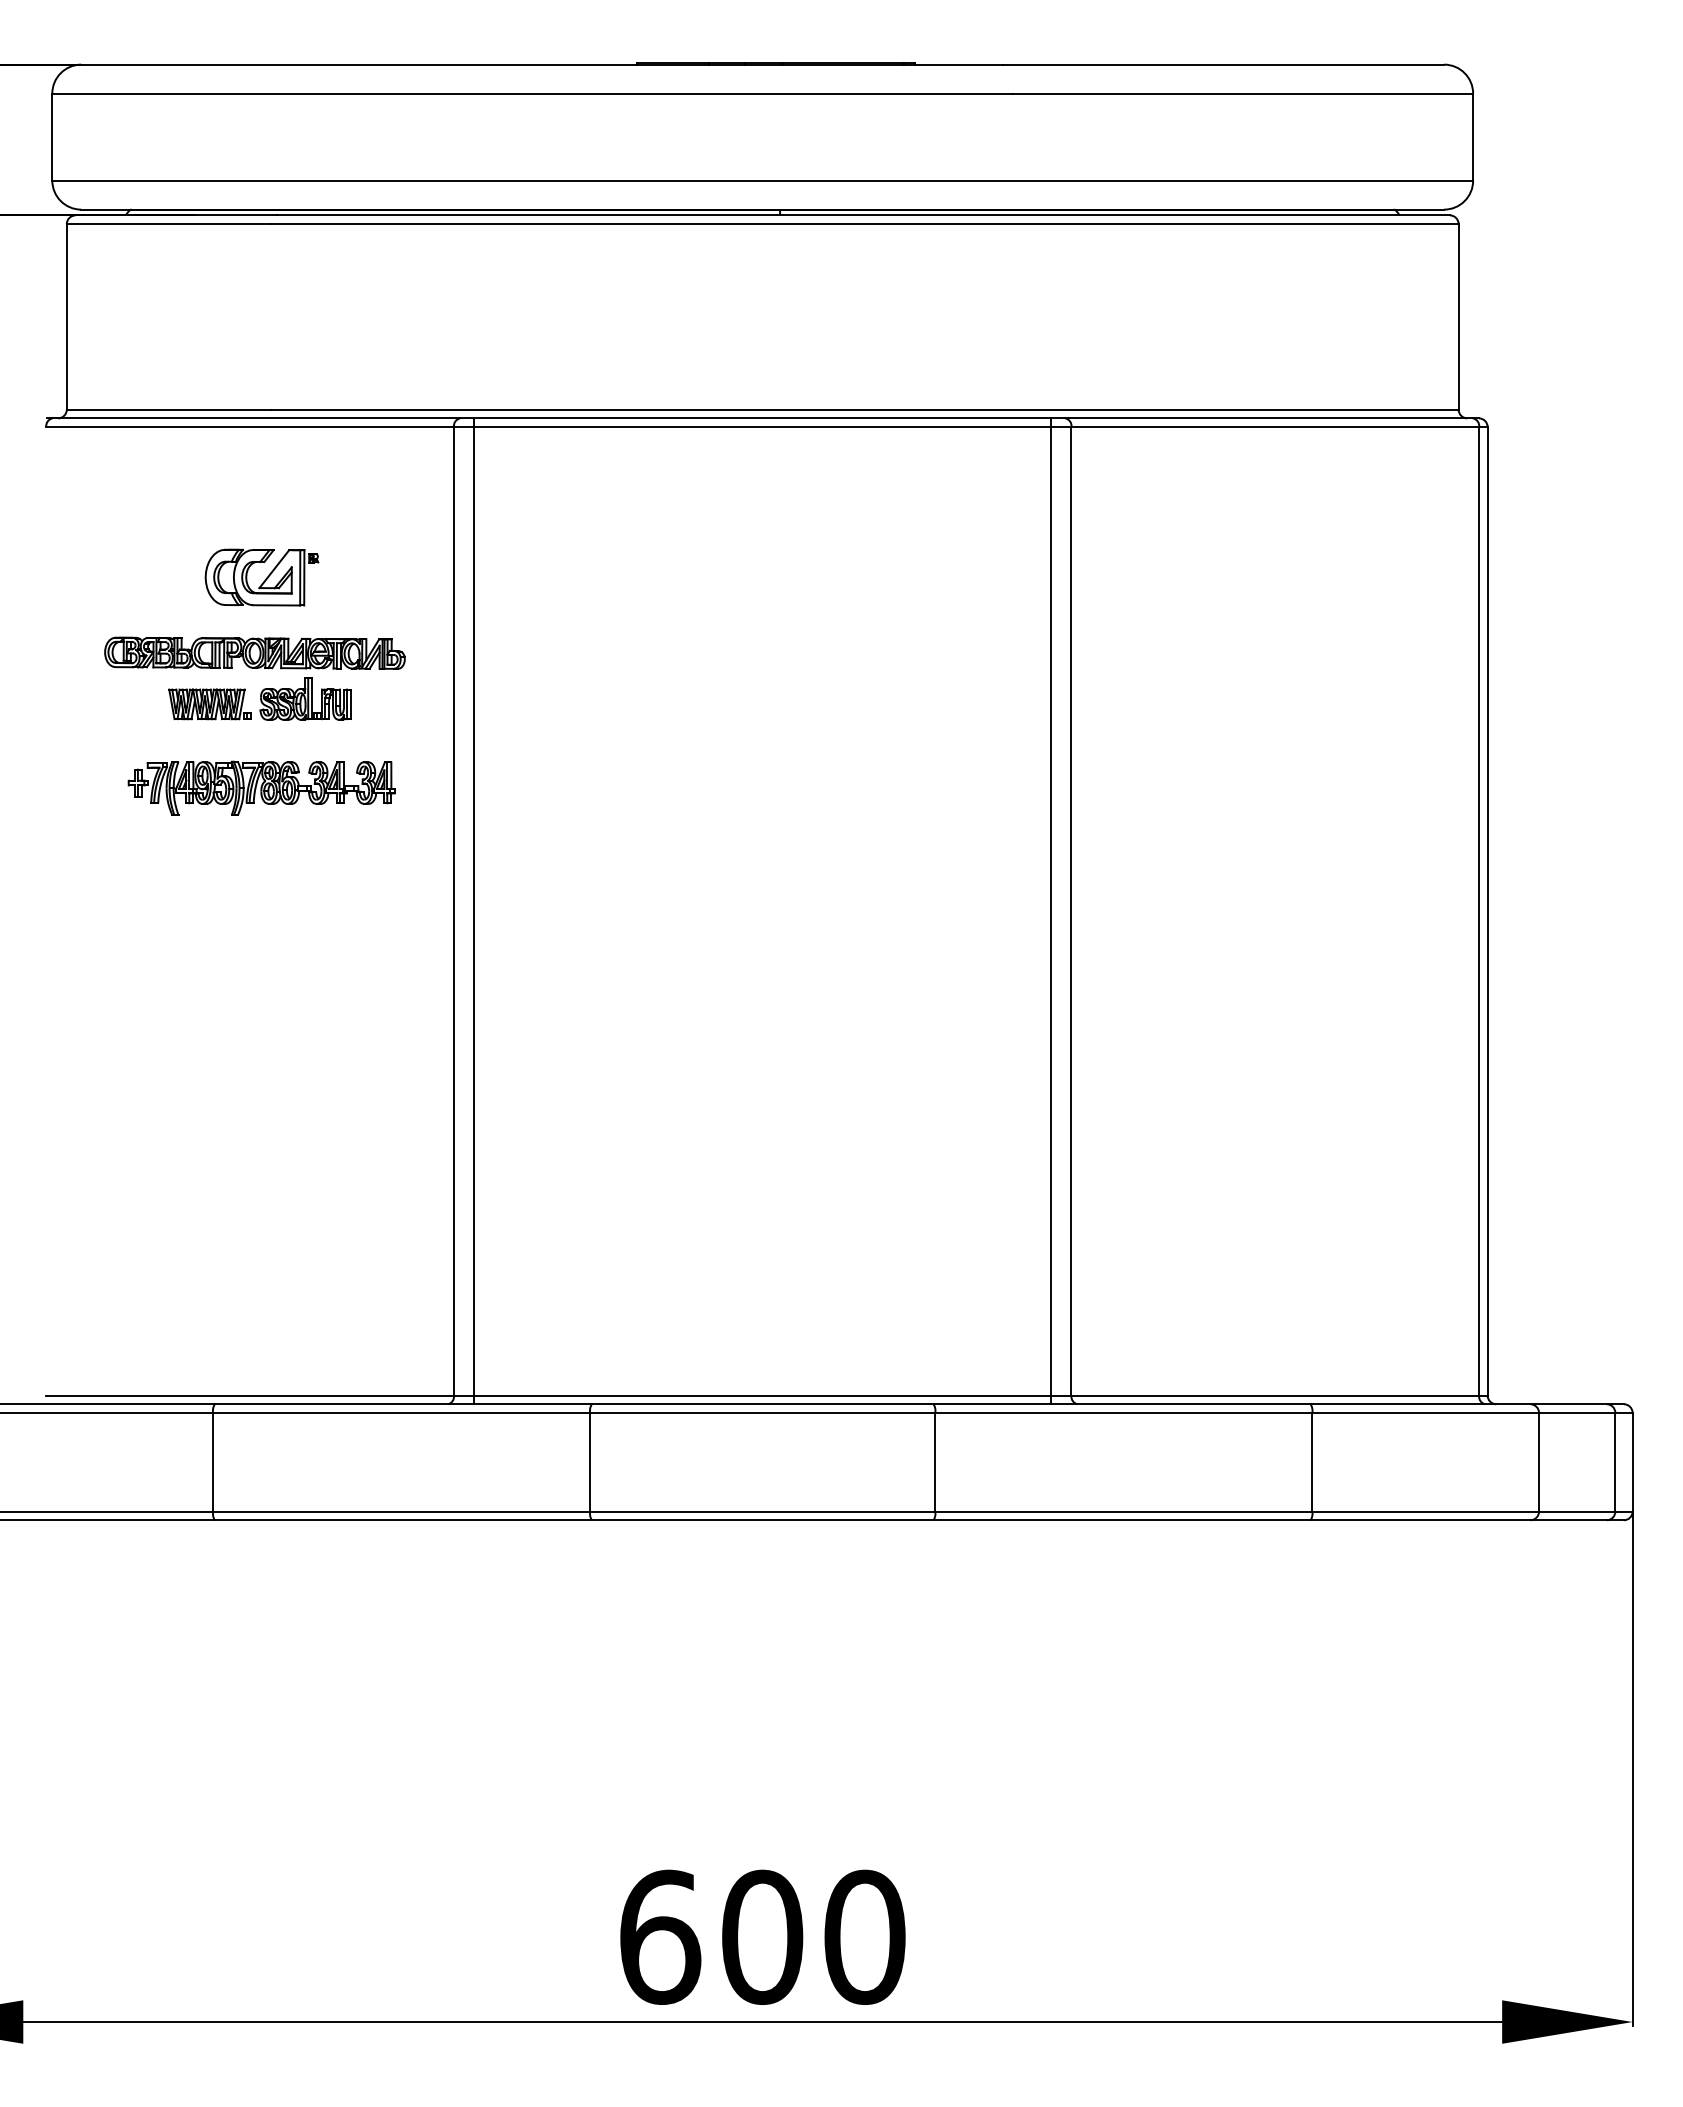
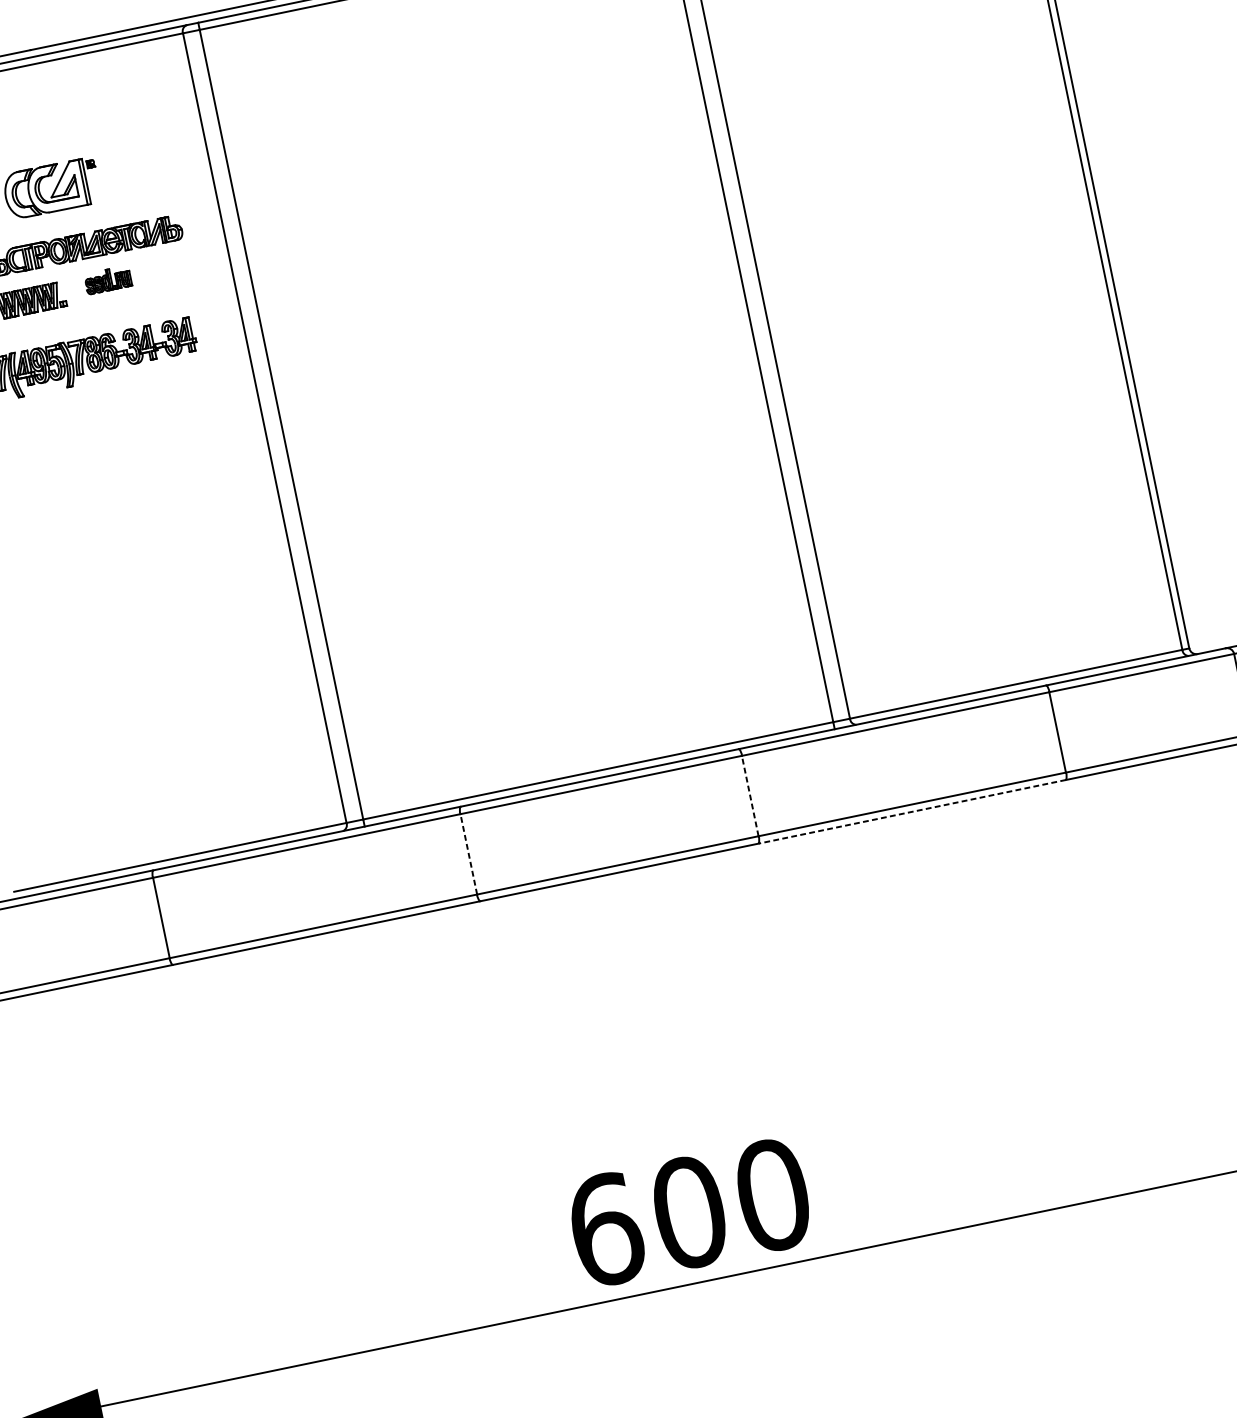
part: (305, 698) -> (107, 279), size x0.6
line: (590, 1461) -> (468, 853), solid -> dashed
line: (935, 1461) -> (750, 795), solid -> dashed
line: (1122, 1520) -> (912, 811), solid -> dashed

